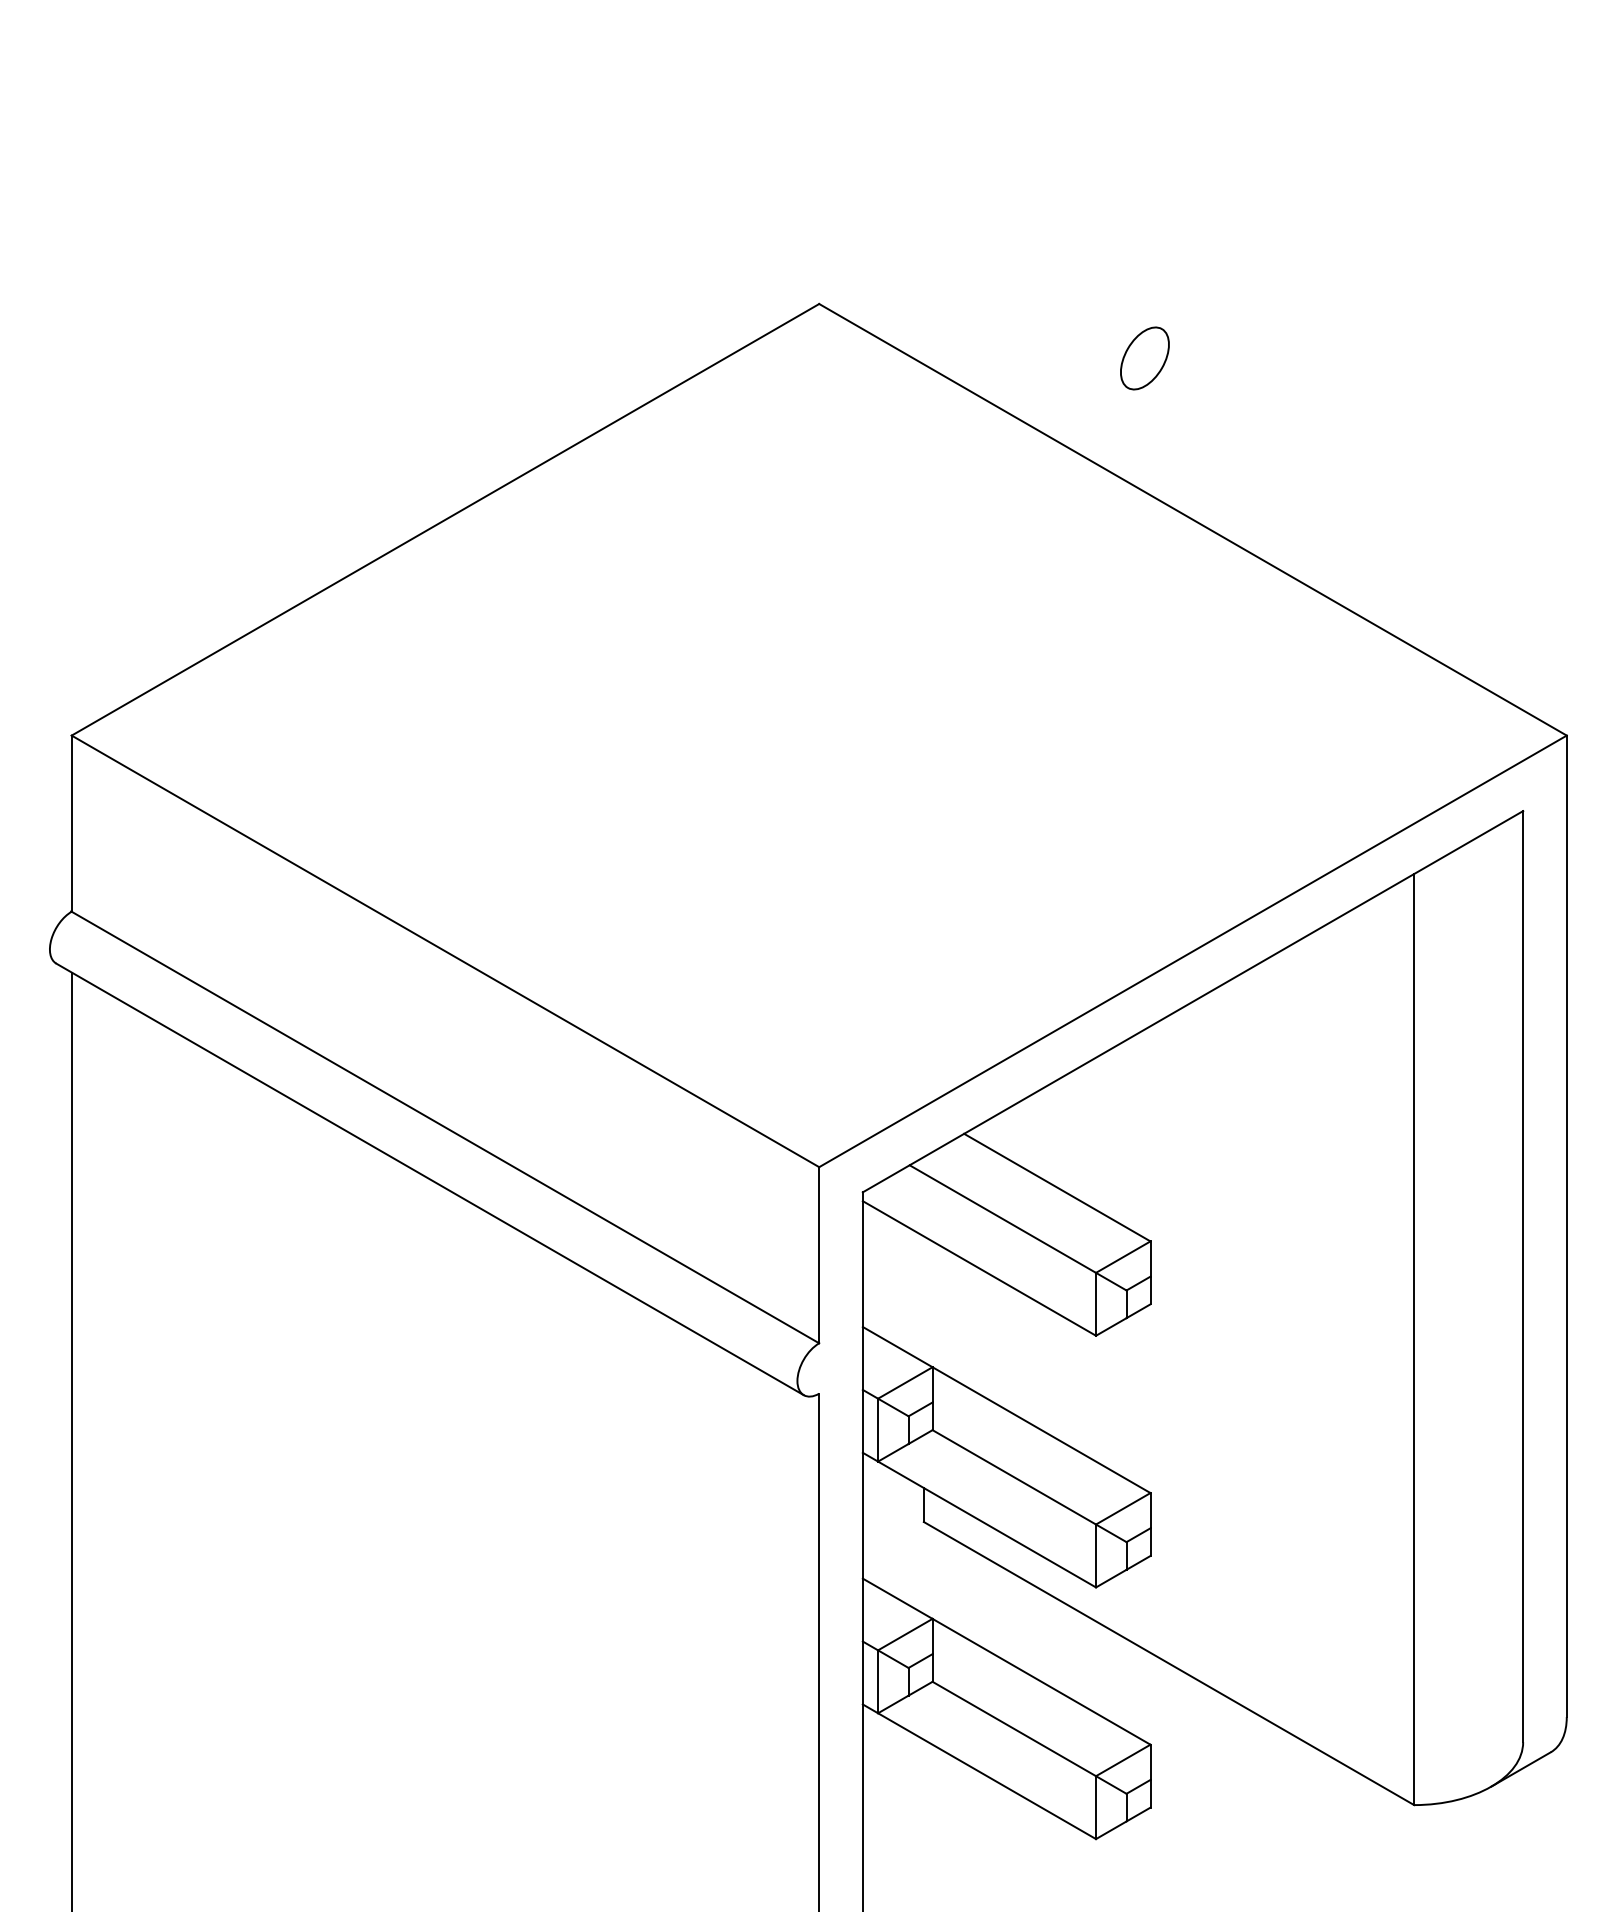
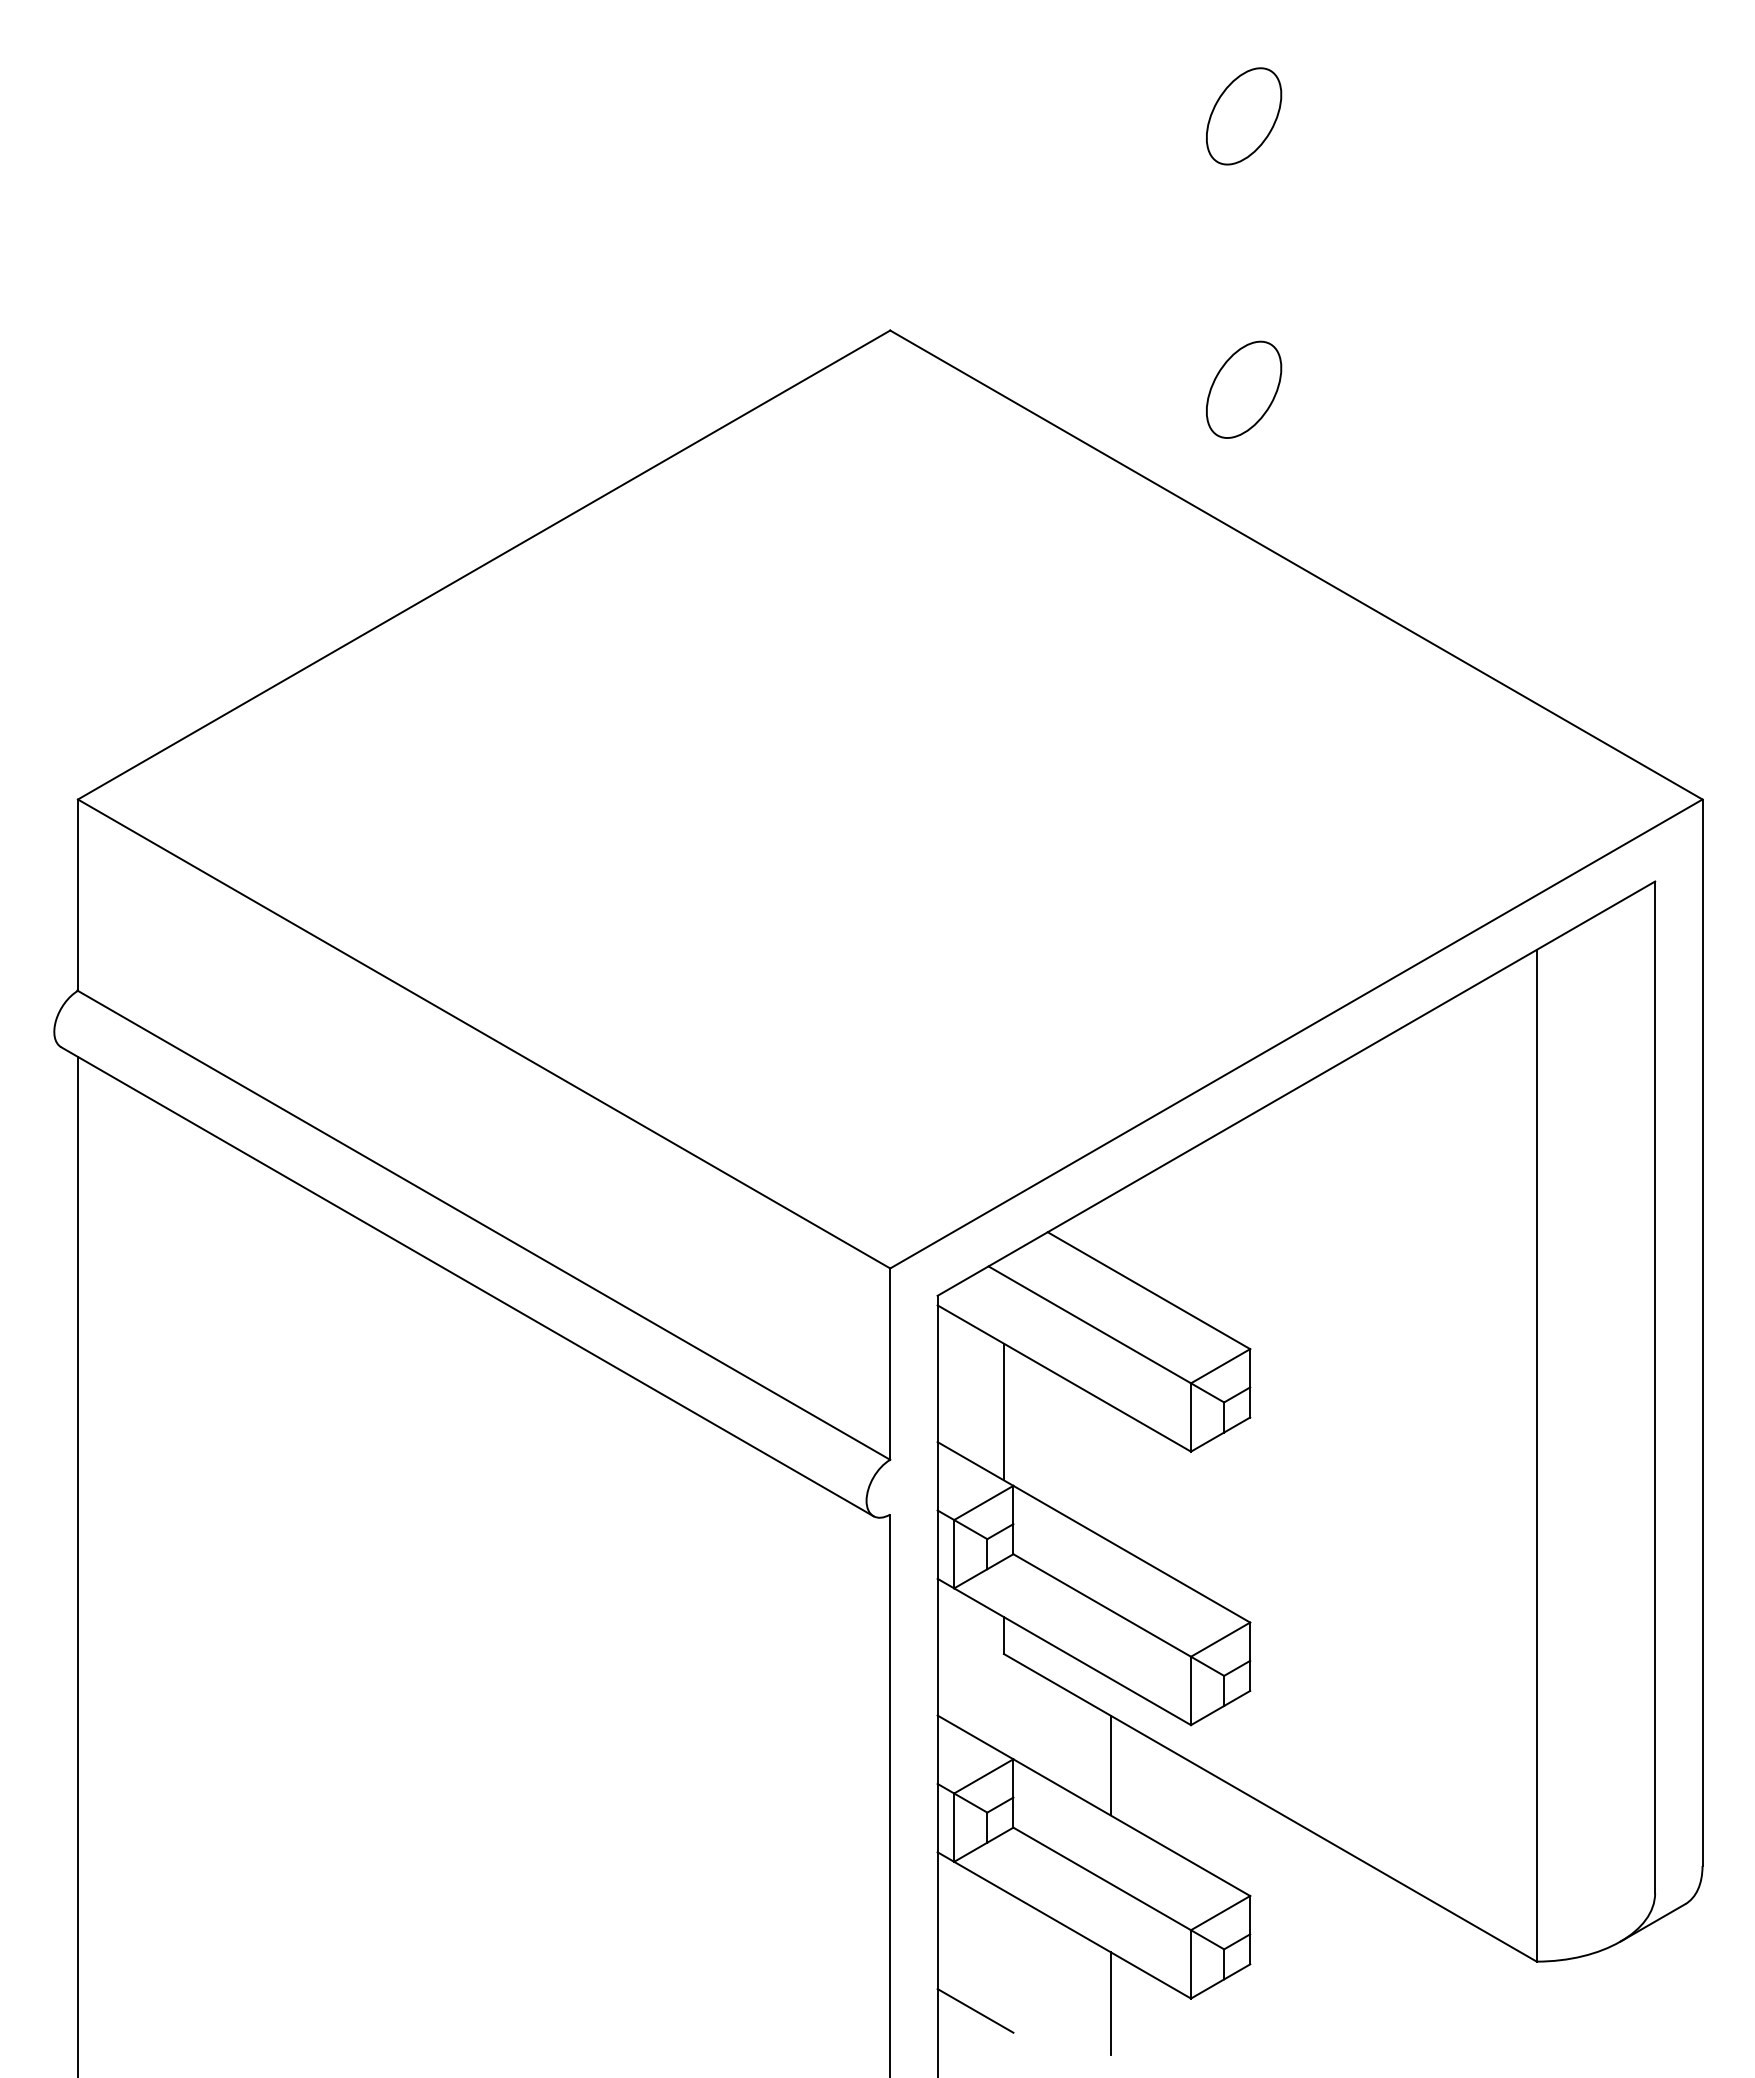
part: (1145, 107) -> (1244, 116), added
part: (1145, 358) -> (1244, 389), size x1.43
line: (923, 1298) -> (1003, 1411), added
line: (1021, 1624) -> (1110, 1765), added
line: (1021, 1843) -> (1110, 2003), added
line: (897, 1850) -> (975, 2010), added

